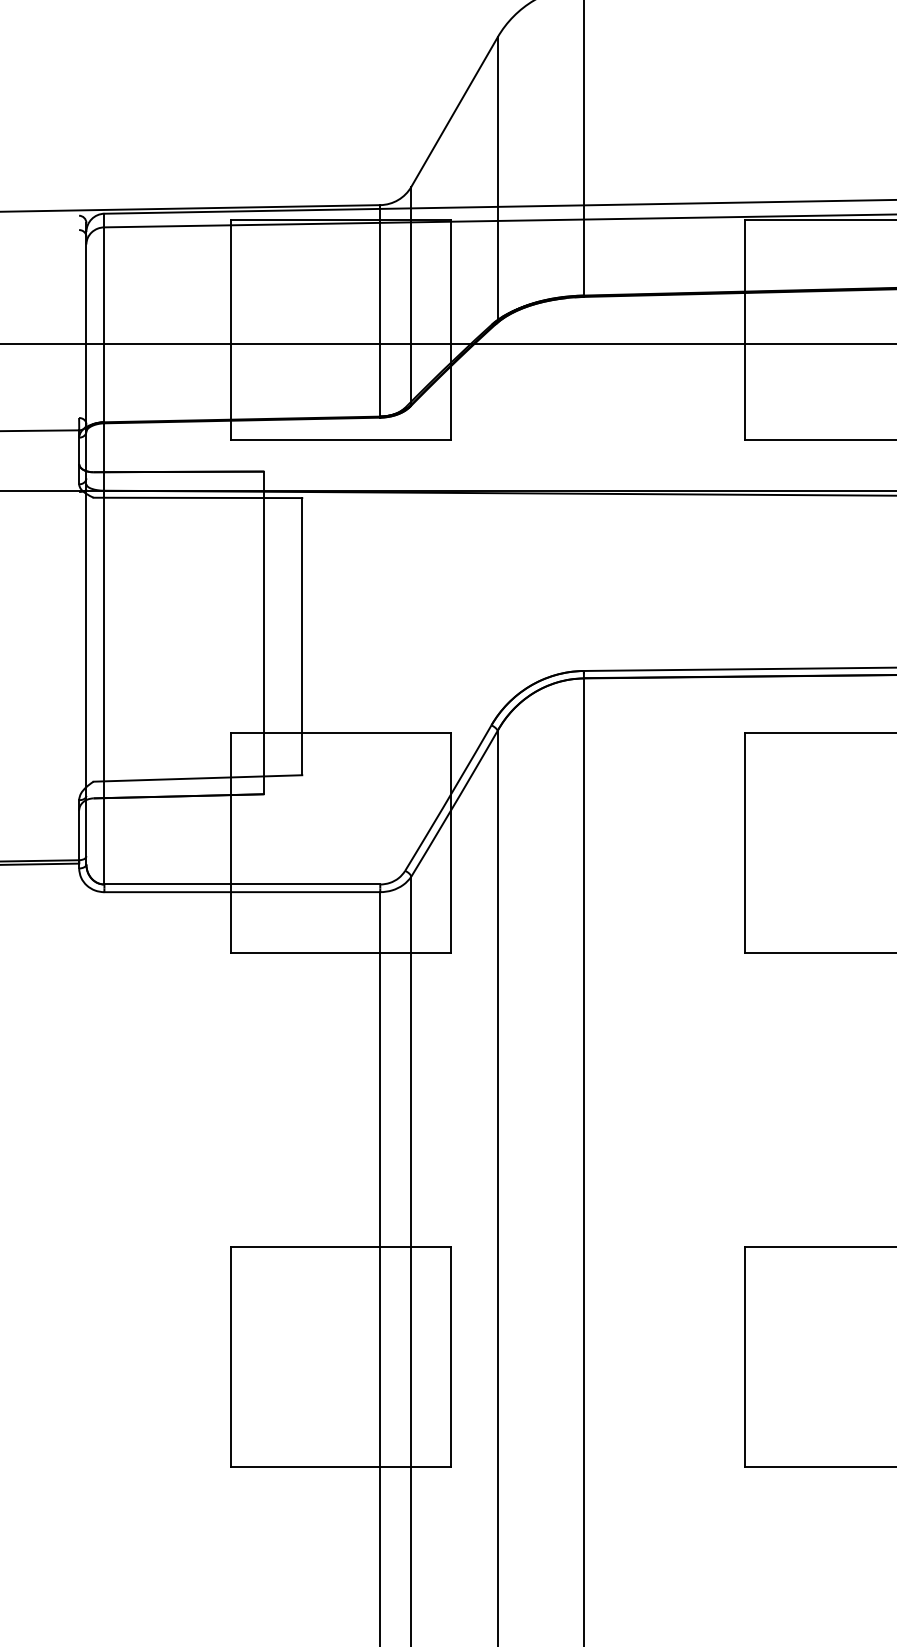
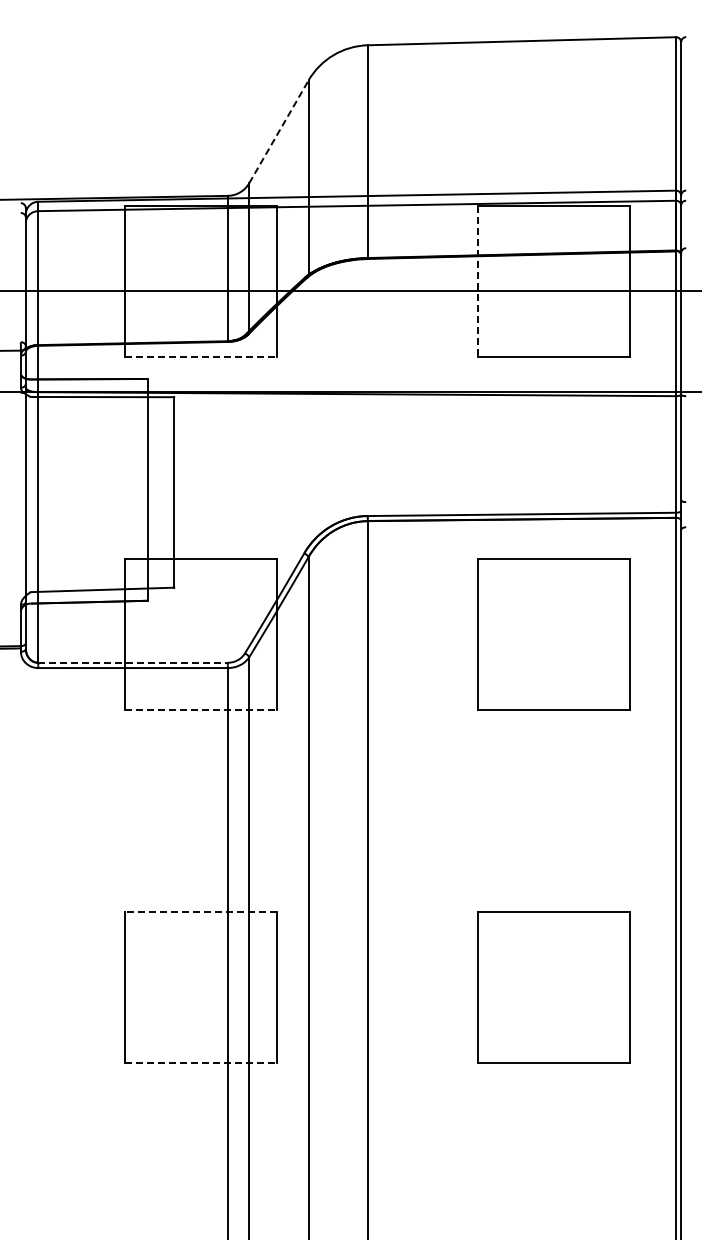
line: (455, 111) -> (279, 131), solid -> dashed
line: (744, 329) -> (478, 281), solid -> dashed
line: (341, 440) -> (201, 357), solid -> dashed
line: (242, 884) -> (133, 662), solid -> dashed
line: (341, 953) -> (201, 710), solid -> dashed
line: (341, 1246) -> (201, 911), solid -> dashed
line: (341, 1466) -> (201, 1062), solid -> dashed

